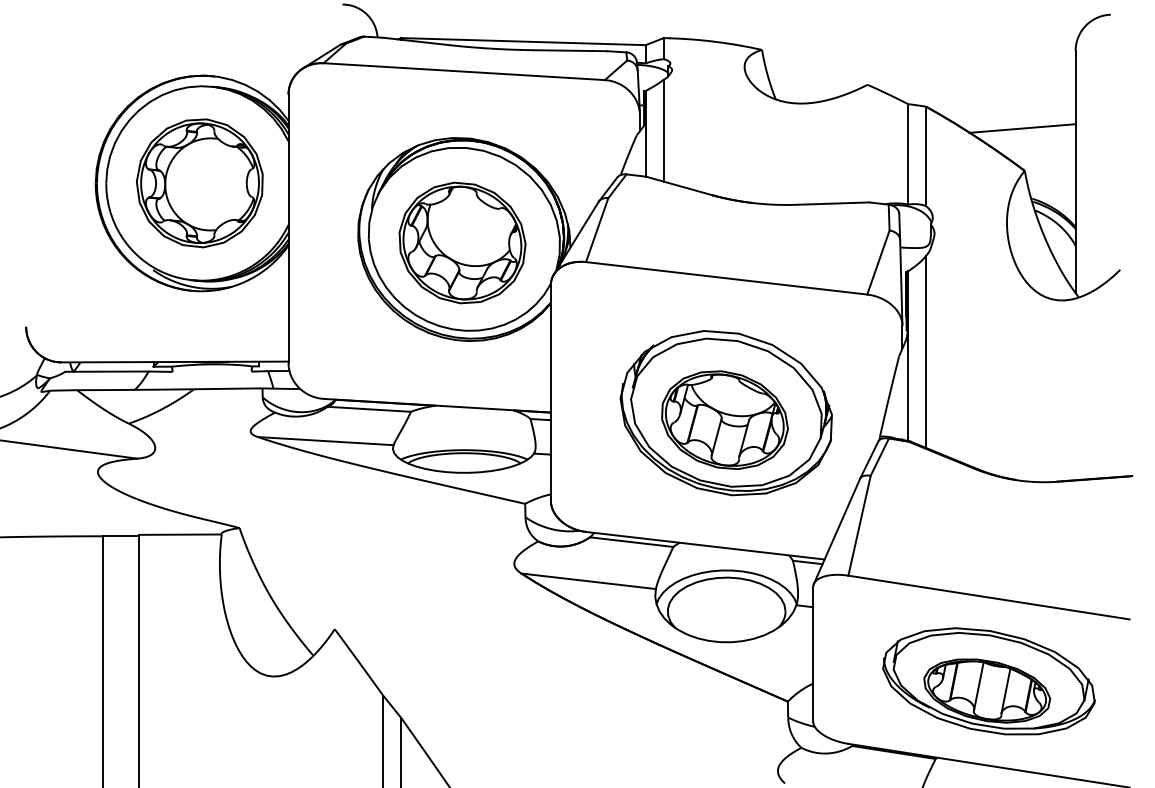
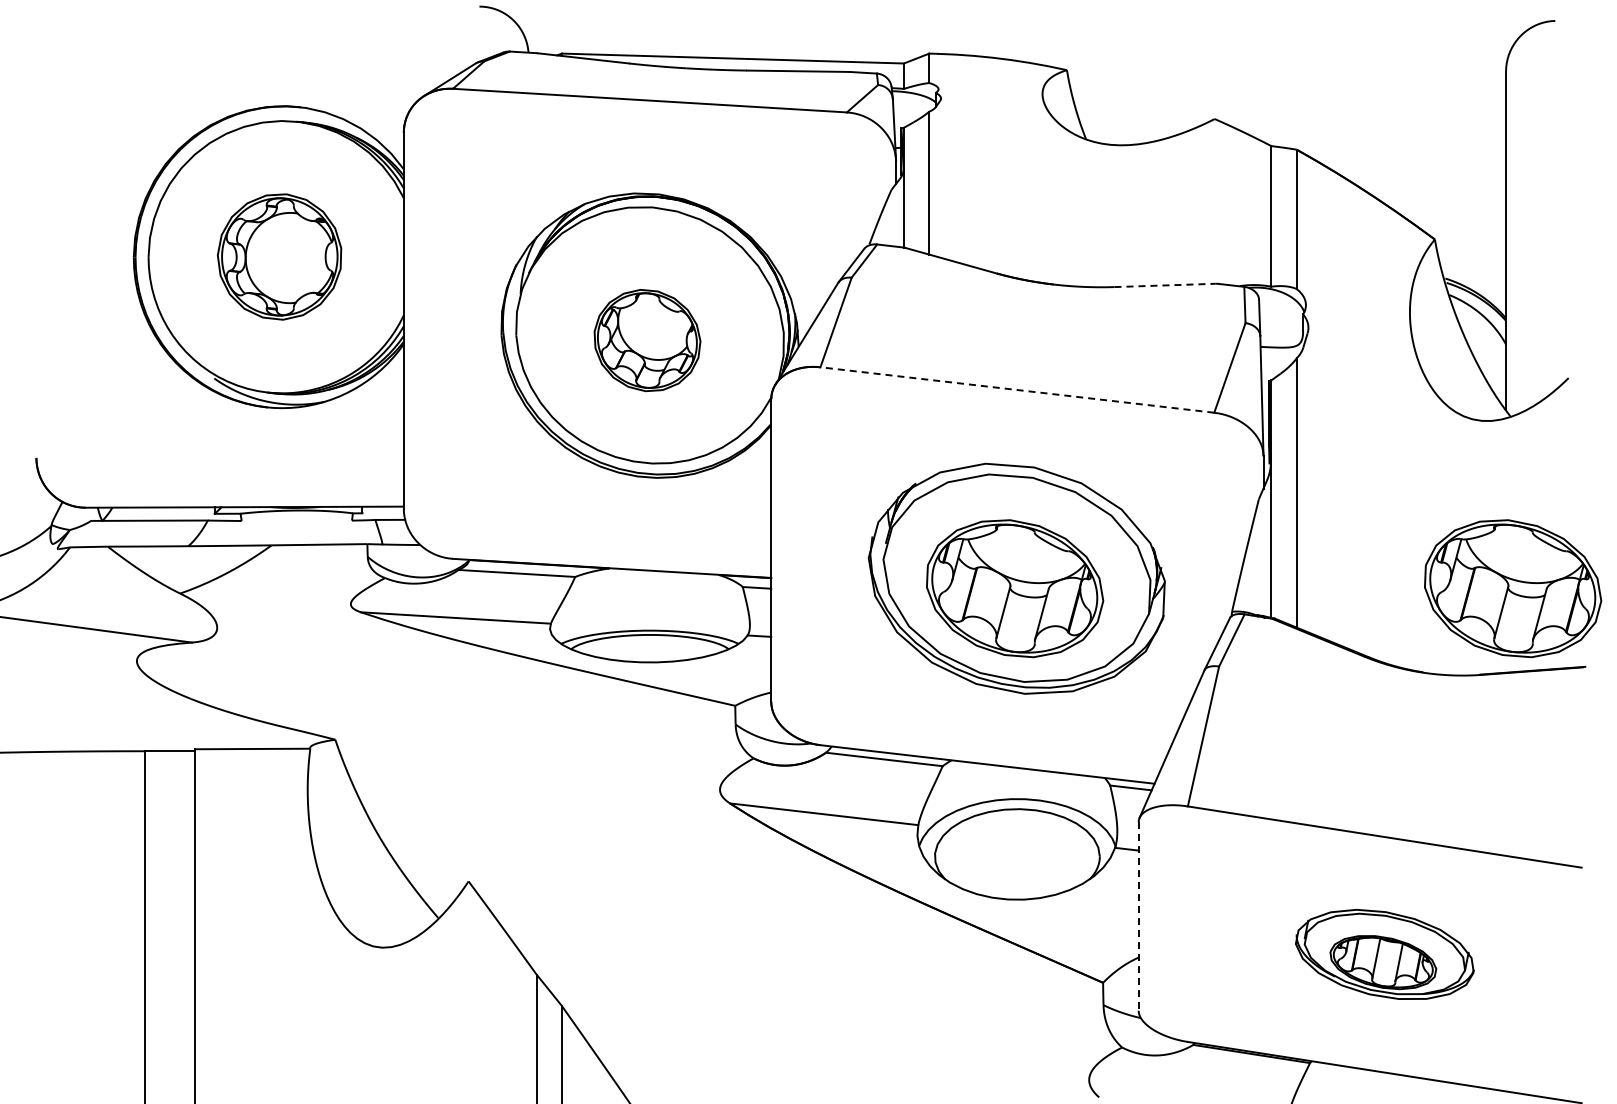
line: (1022, 128) -> (1431, 180), removed
part: (199, 182) -> (279, 256), size x0.7
line: (832, 203) -> (1165, 285), solid -> dashed
part: (462, 242) -> (647, 340), size x0.6
line: (726, 277) -> (1016, 389), solid -> dashed
part: (1080, 420) -> (1513, 588), added
line: (813, 655) -> (1138, 917), solid -> dashed
part: (988, 681) -> (1384, 954), size x0.6

